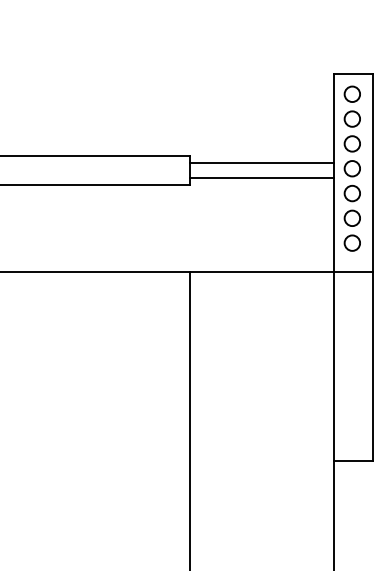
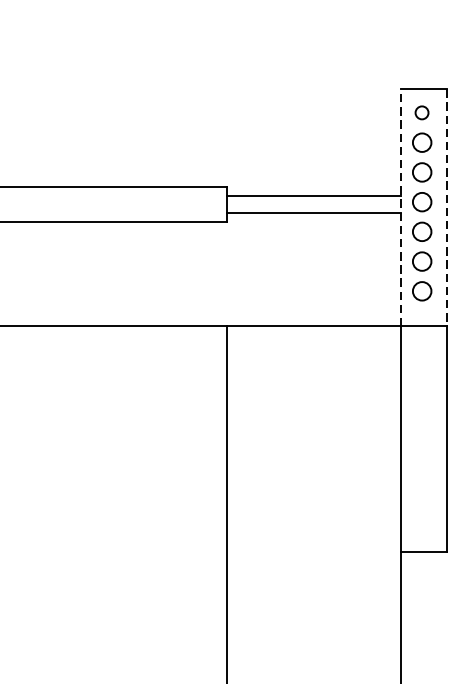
circle: (351, 93) -> (421, 112), size x0.7
line: (334, 172) -> (400, 206), solid -> dashed
line: (373, 173) -> (447, 207), solid -> dashed

